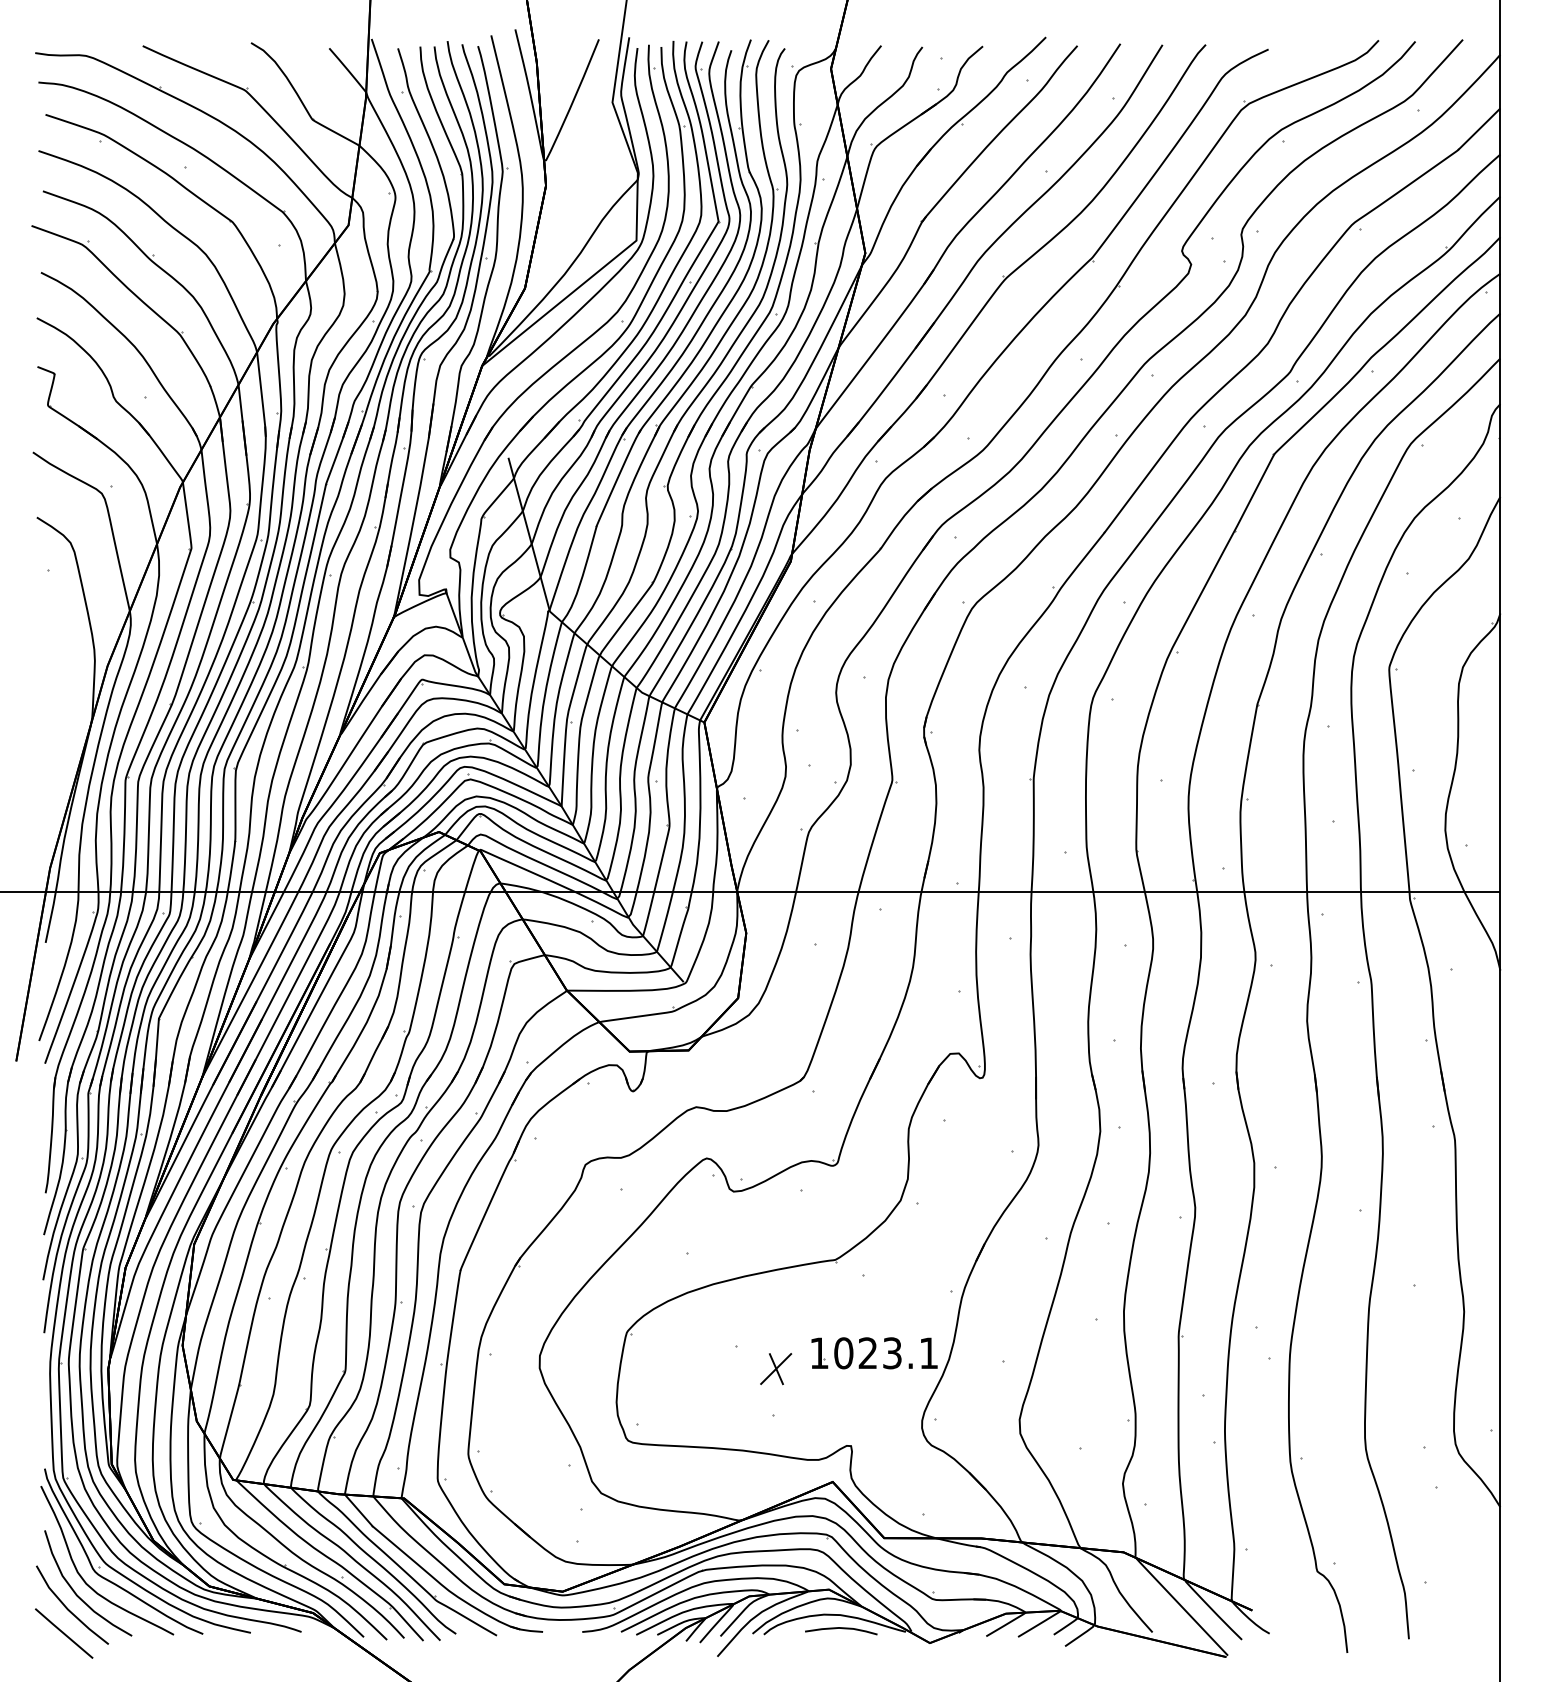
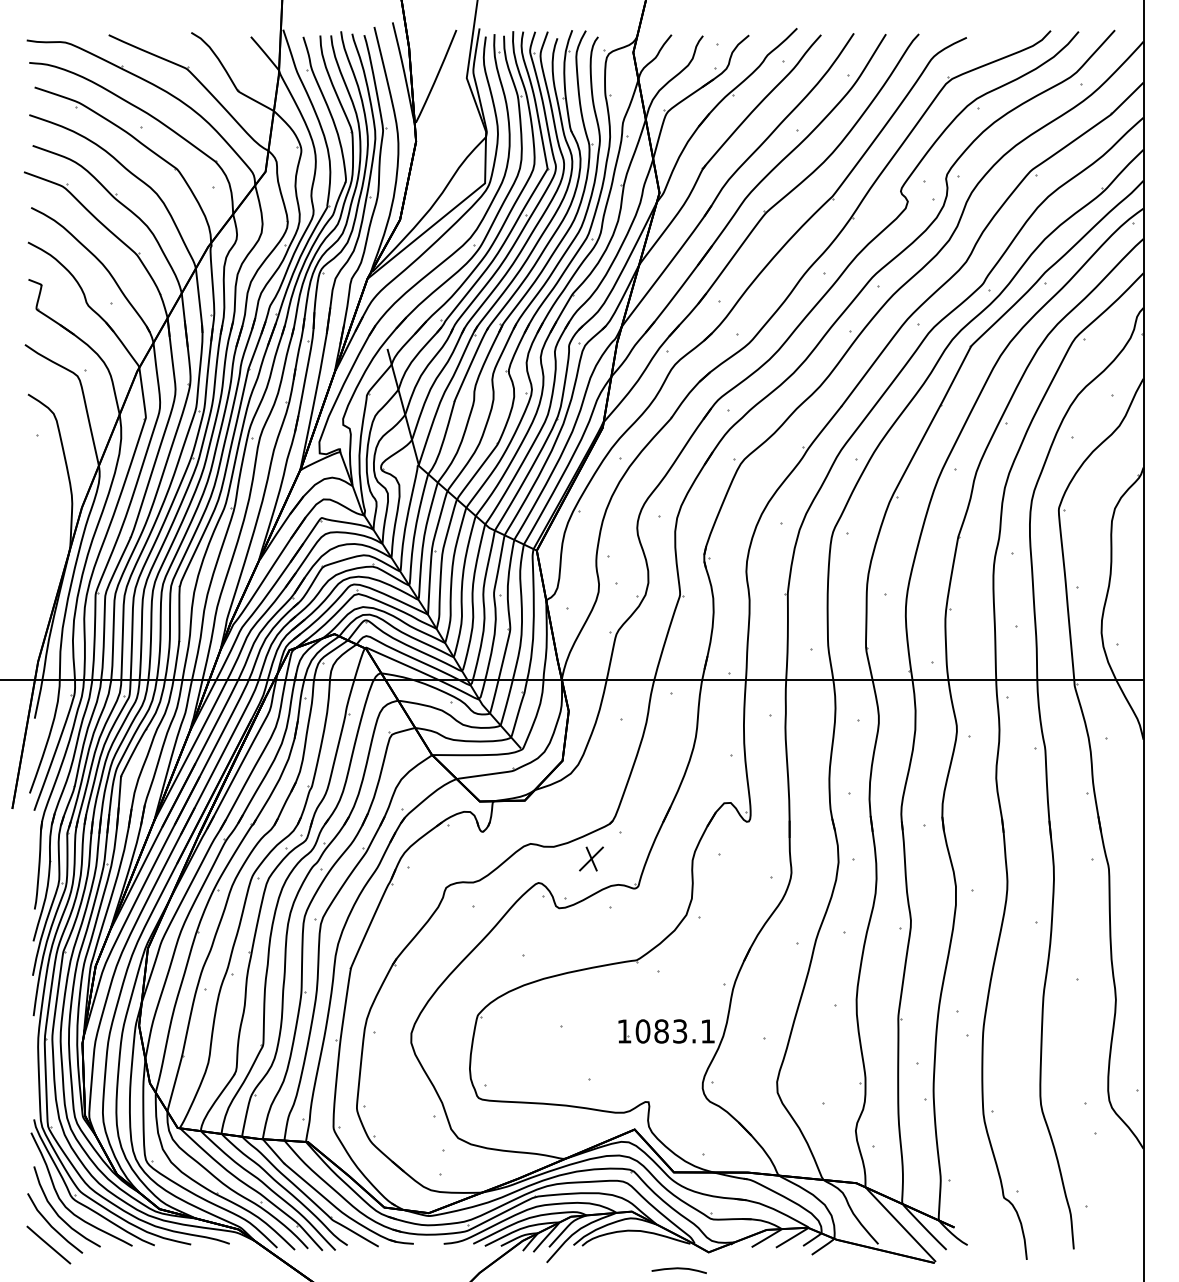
text: (867, 1353) -> (661, 1031), 1023.1 -> 1083.1
part: (776, 1369) -> (591, 859), moved
curve: (842, 1629) -> (680, 1269), moved

